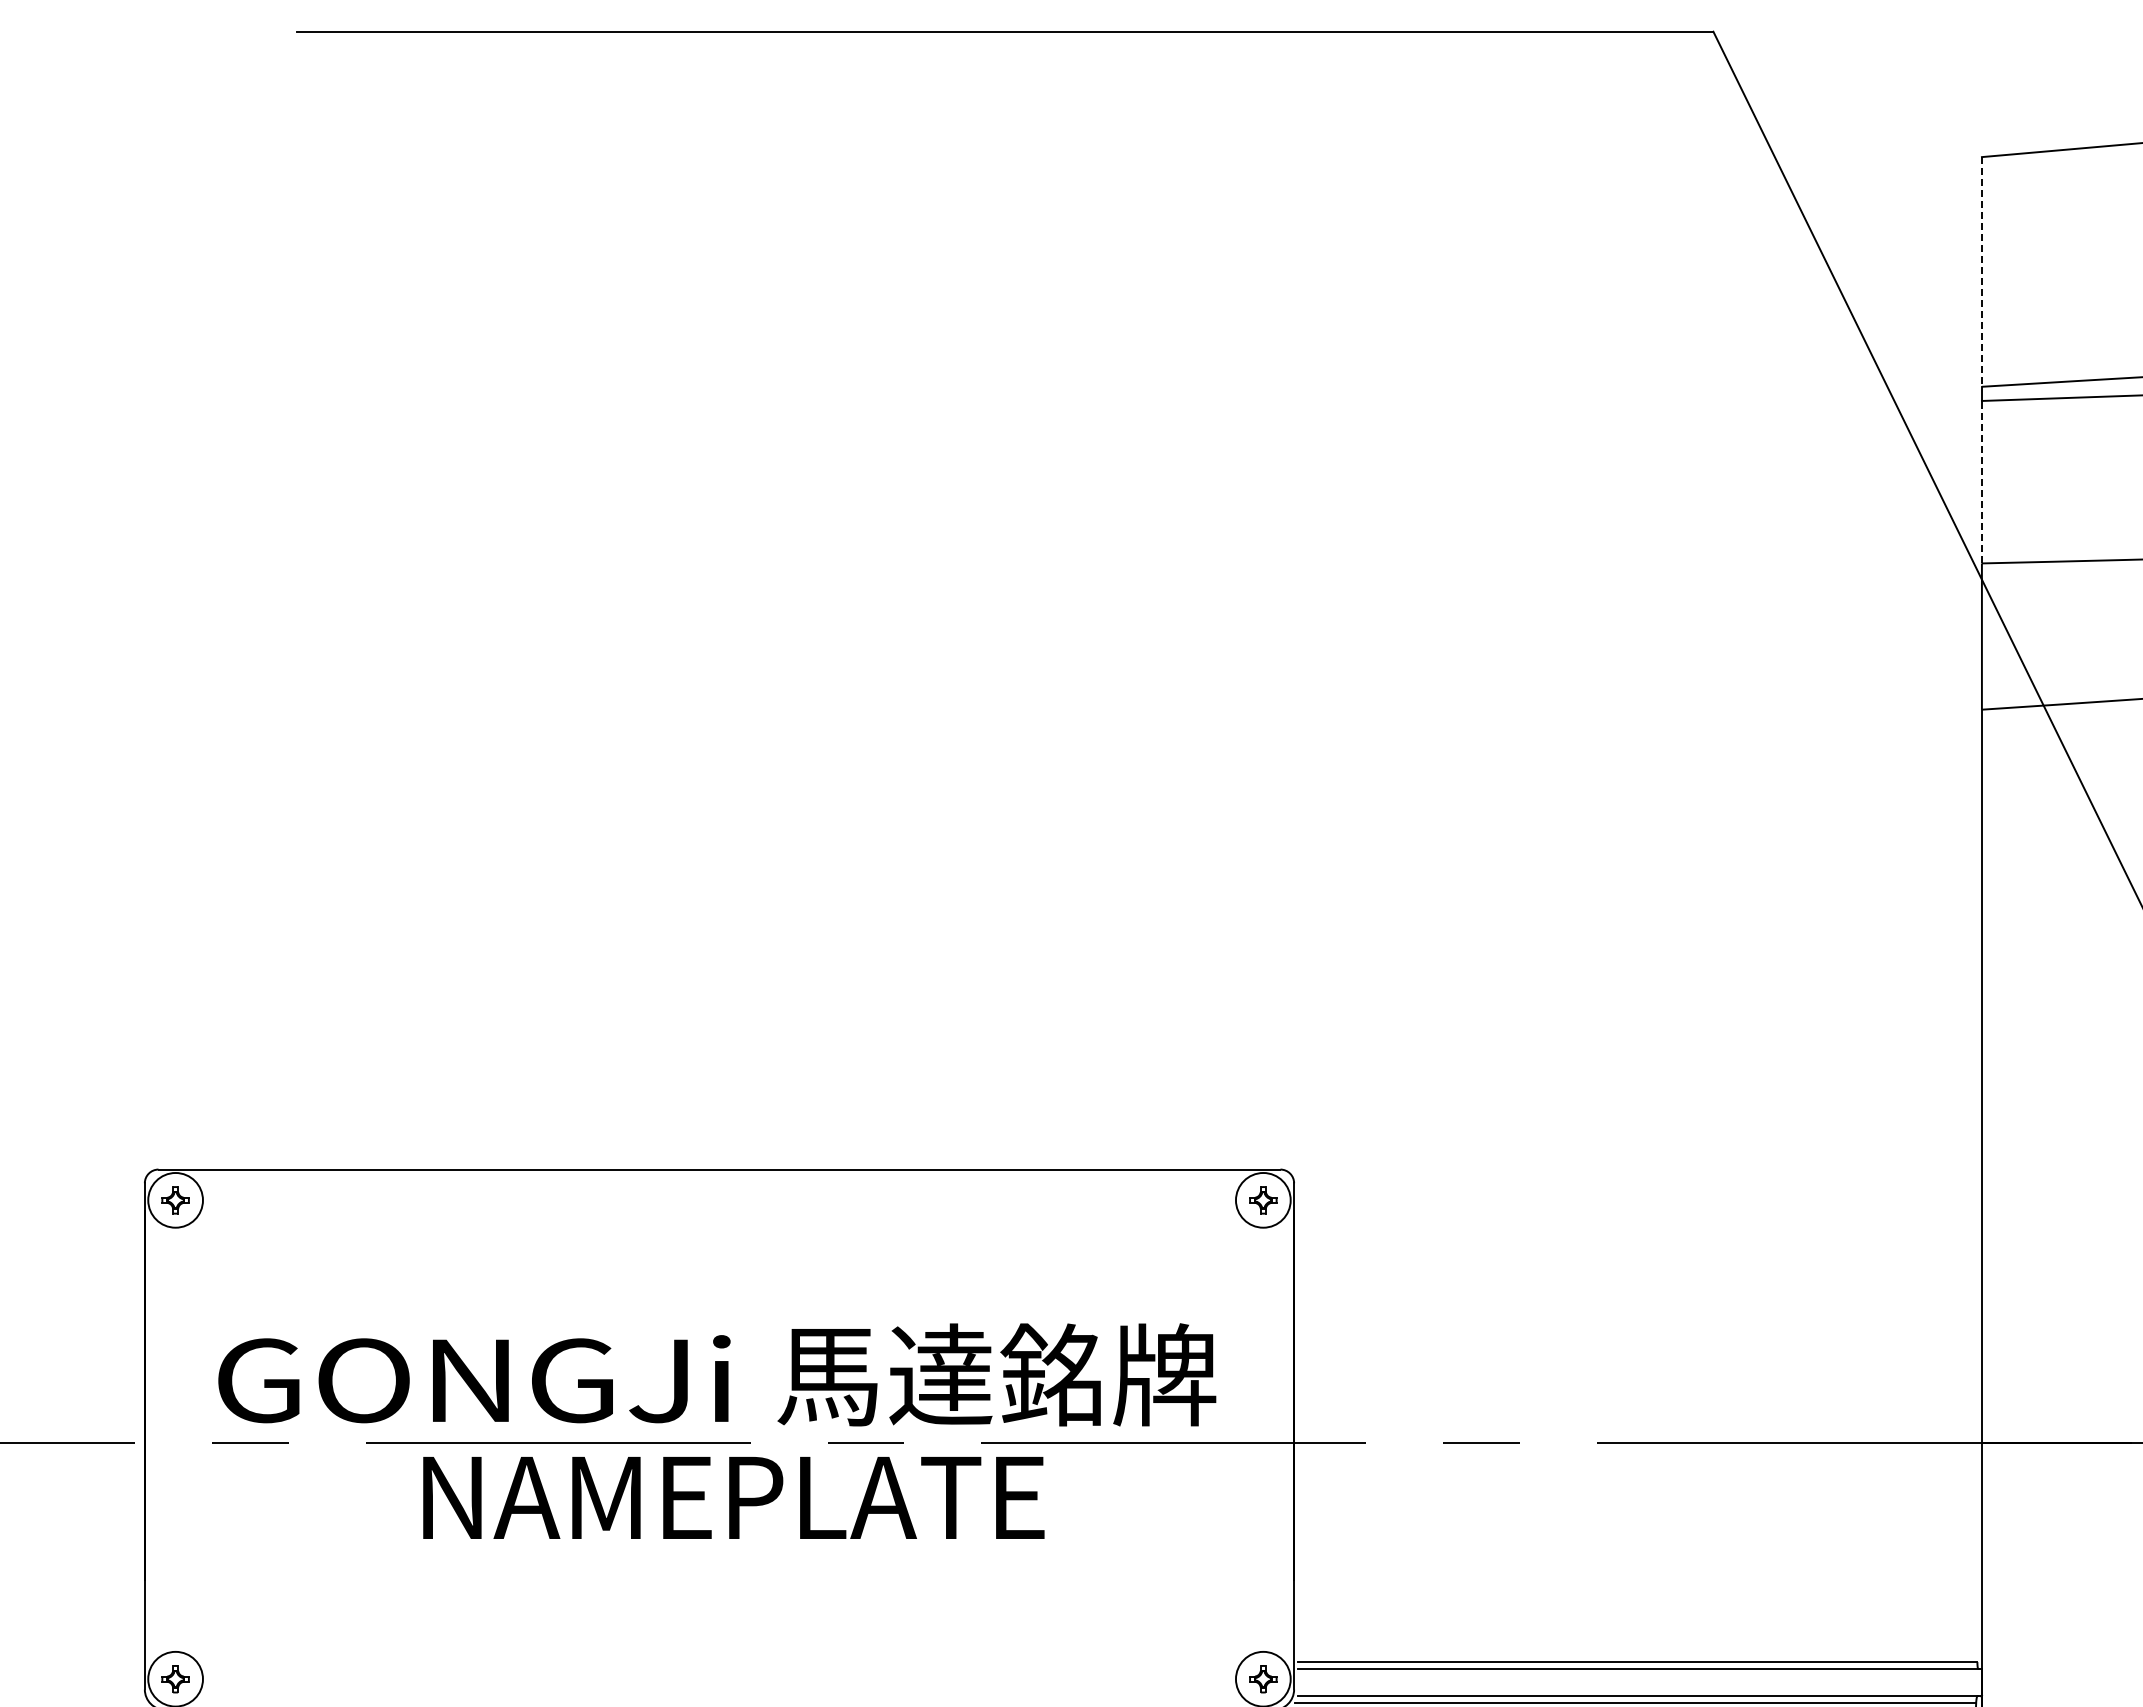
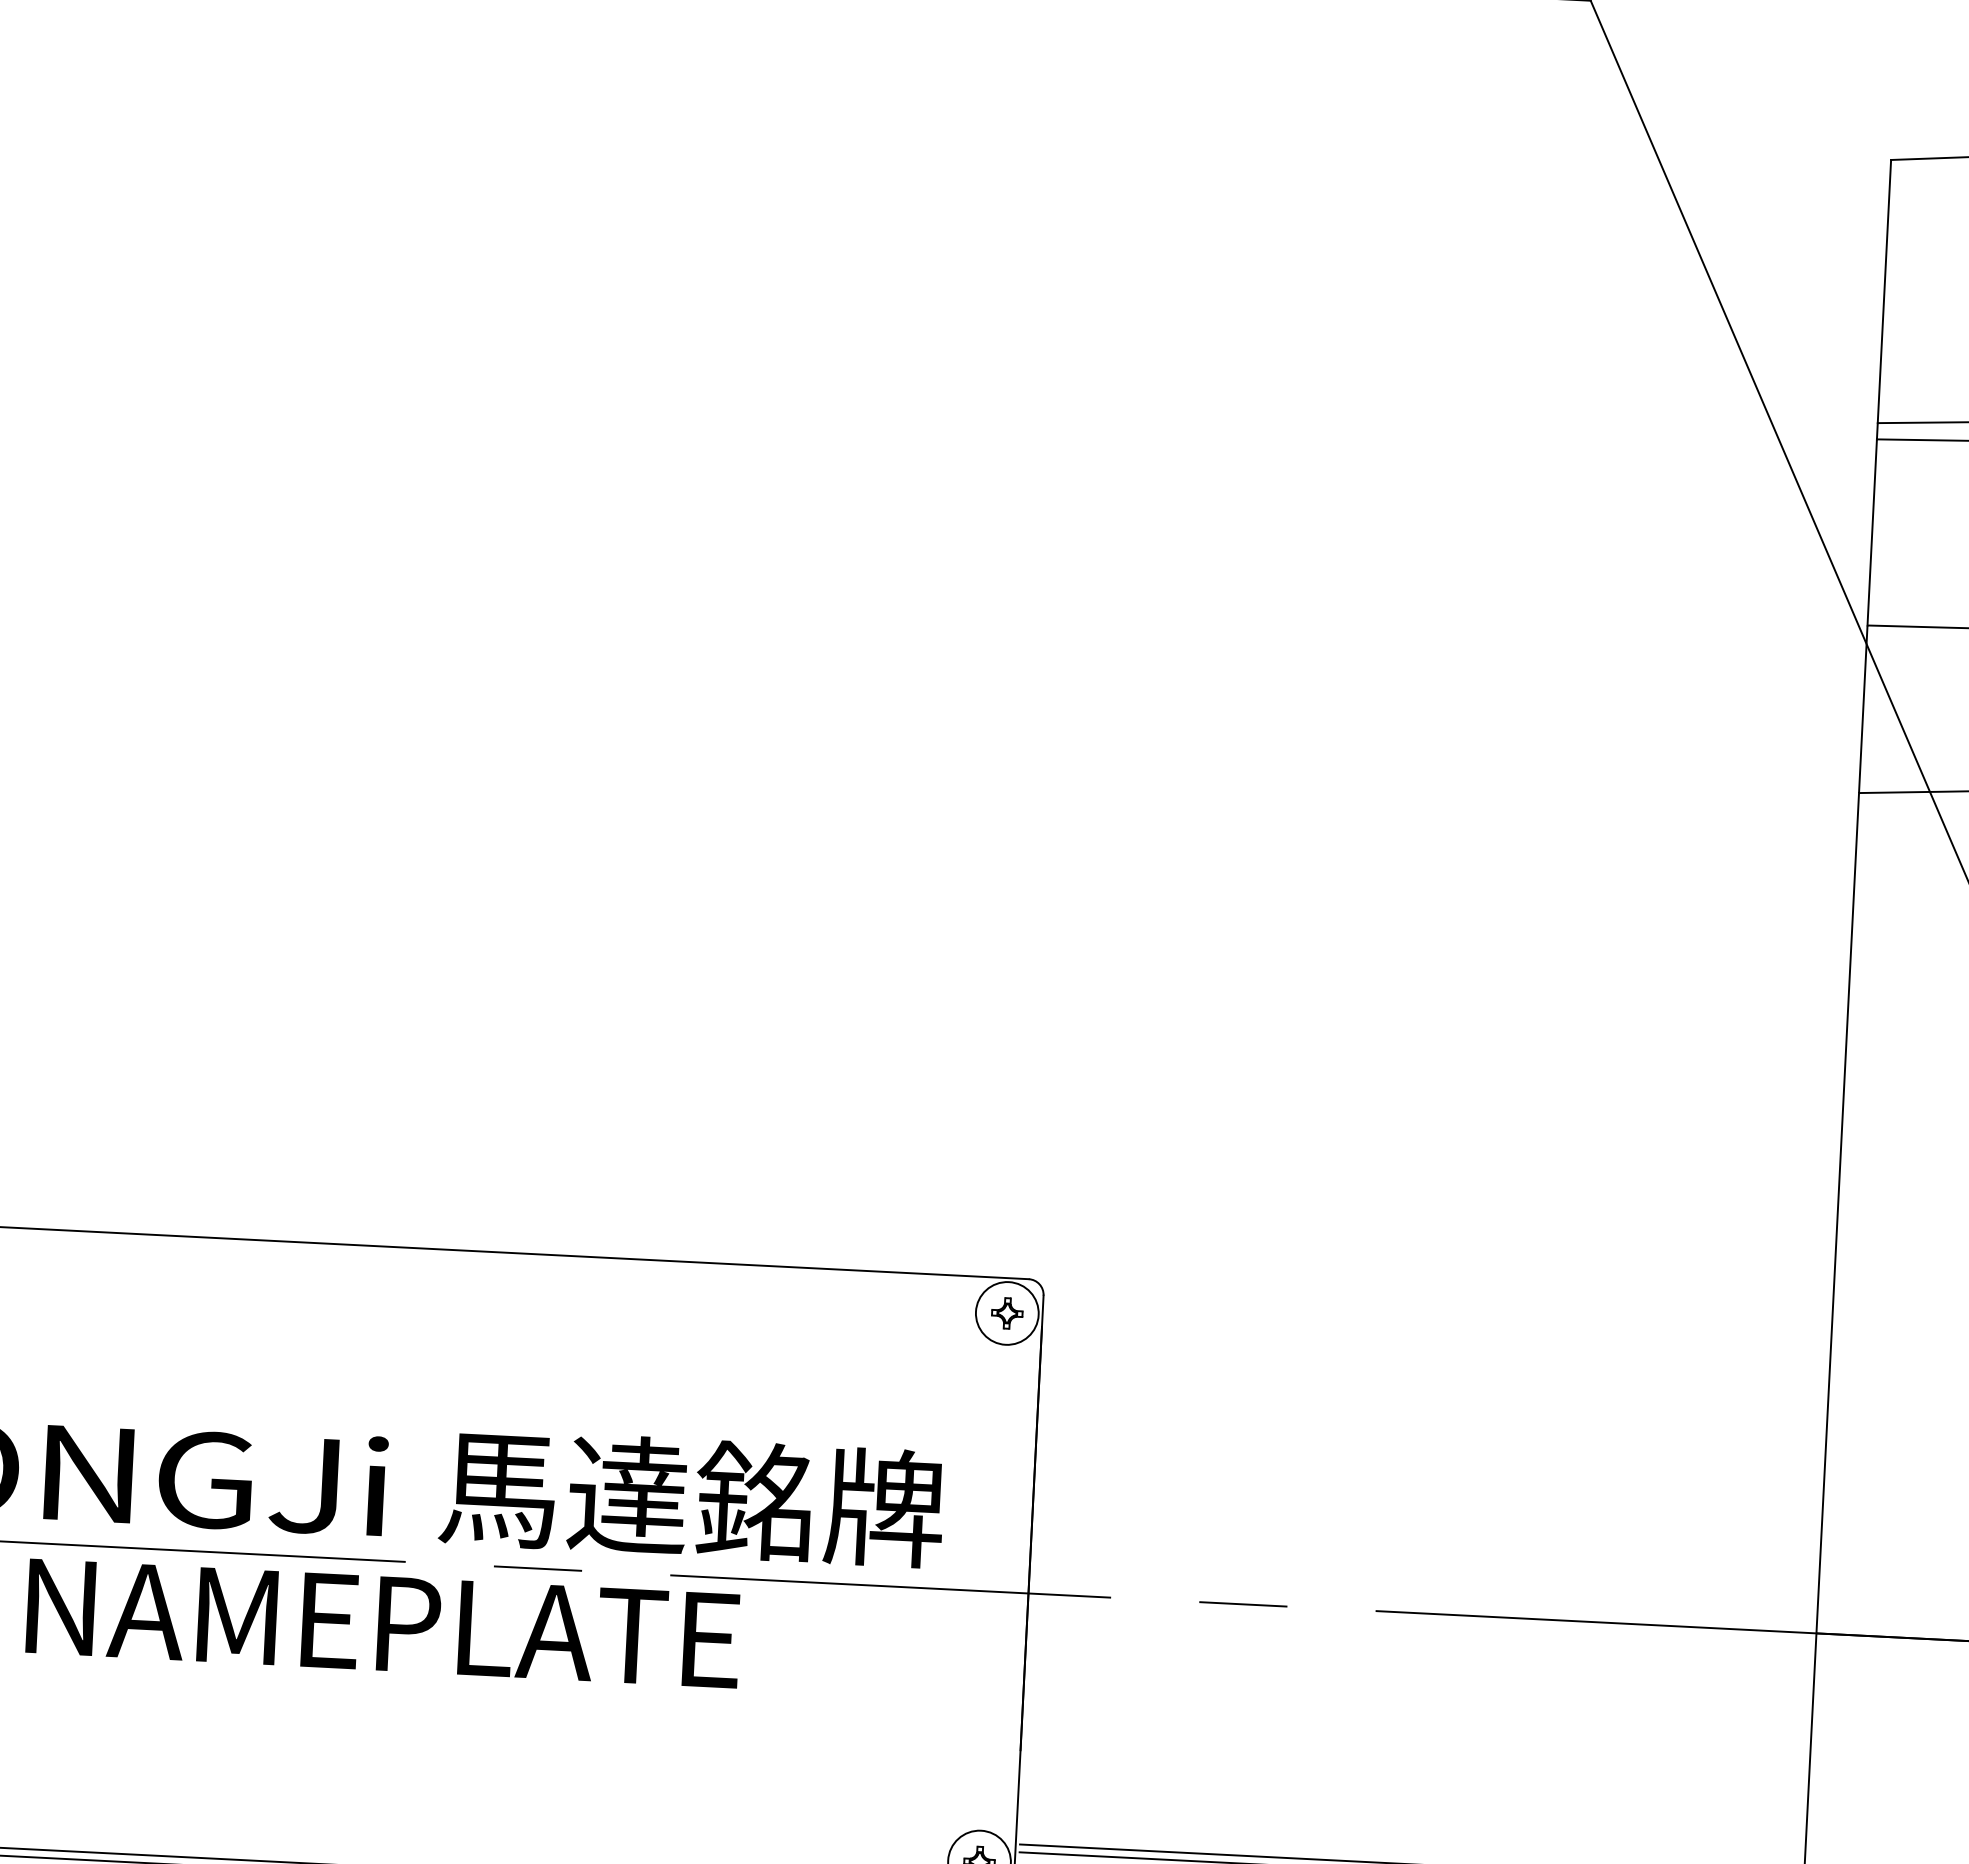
line: (1981, 271) -> (1883, 291), dashed -> solid
line: (1981, 481) -> (1871, 531), dashed -> solid

